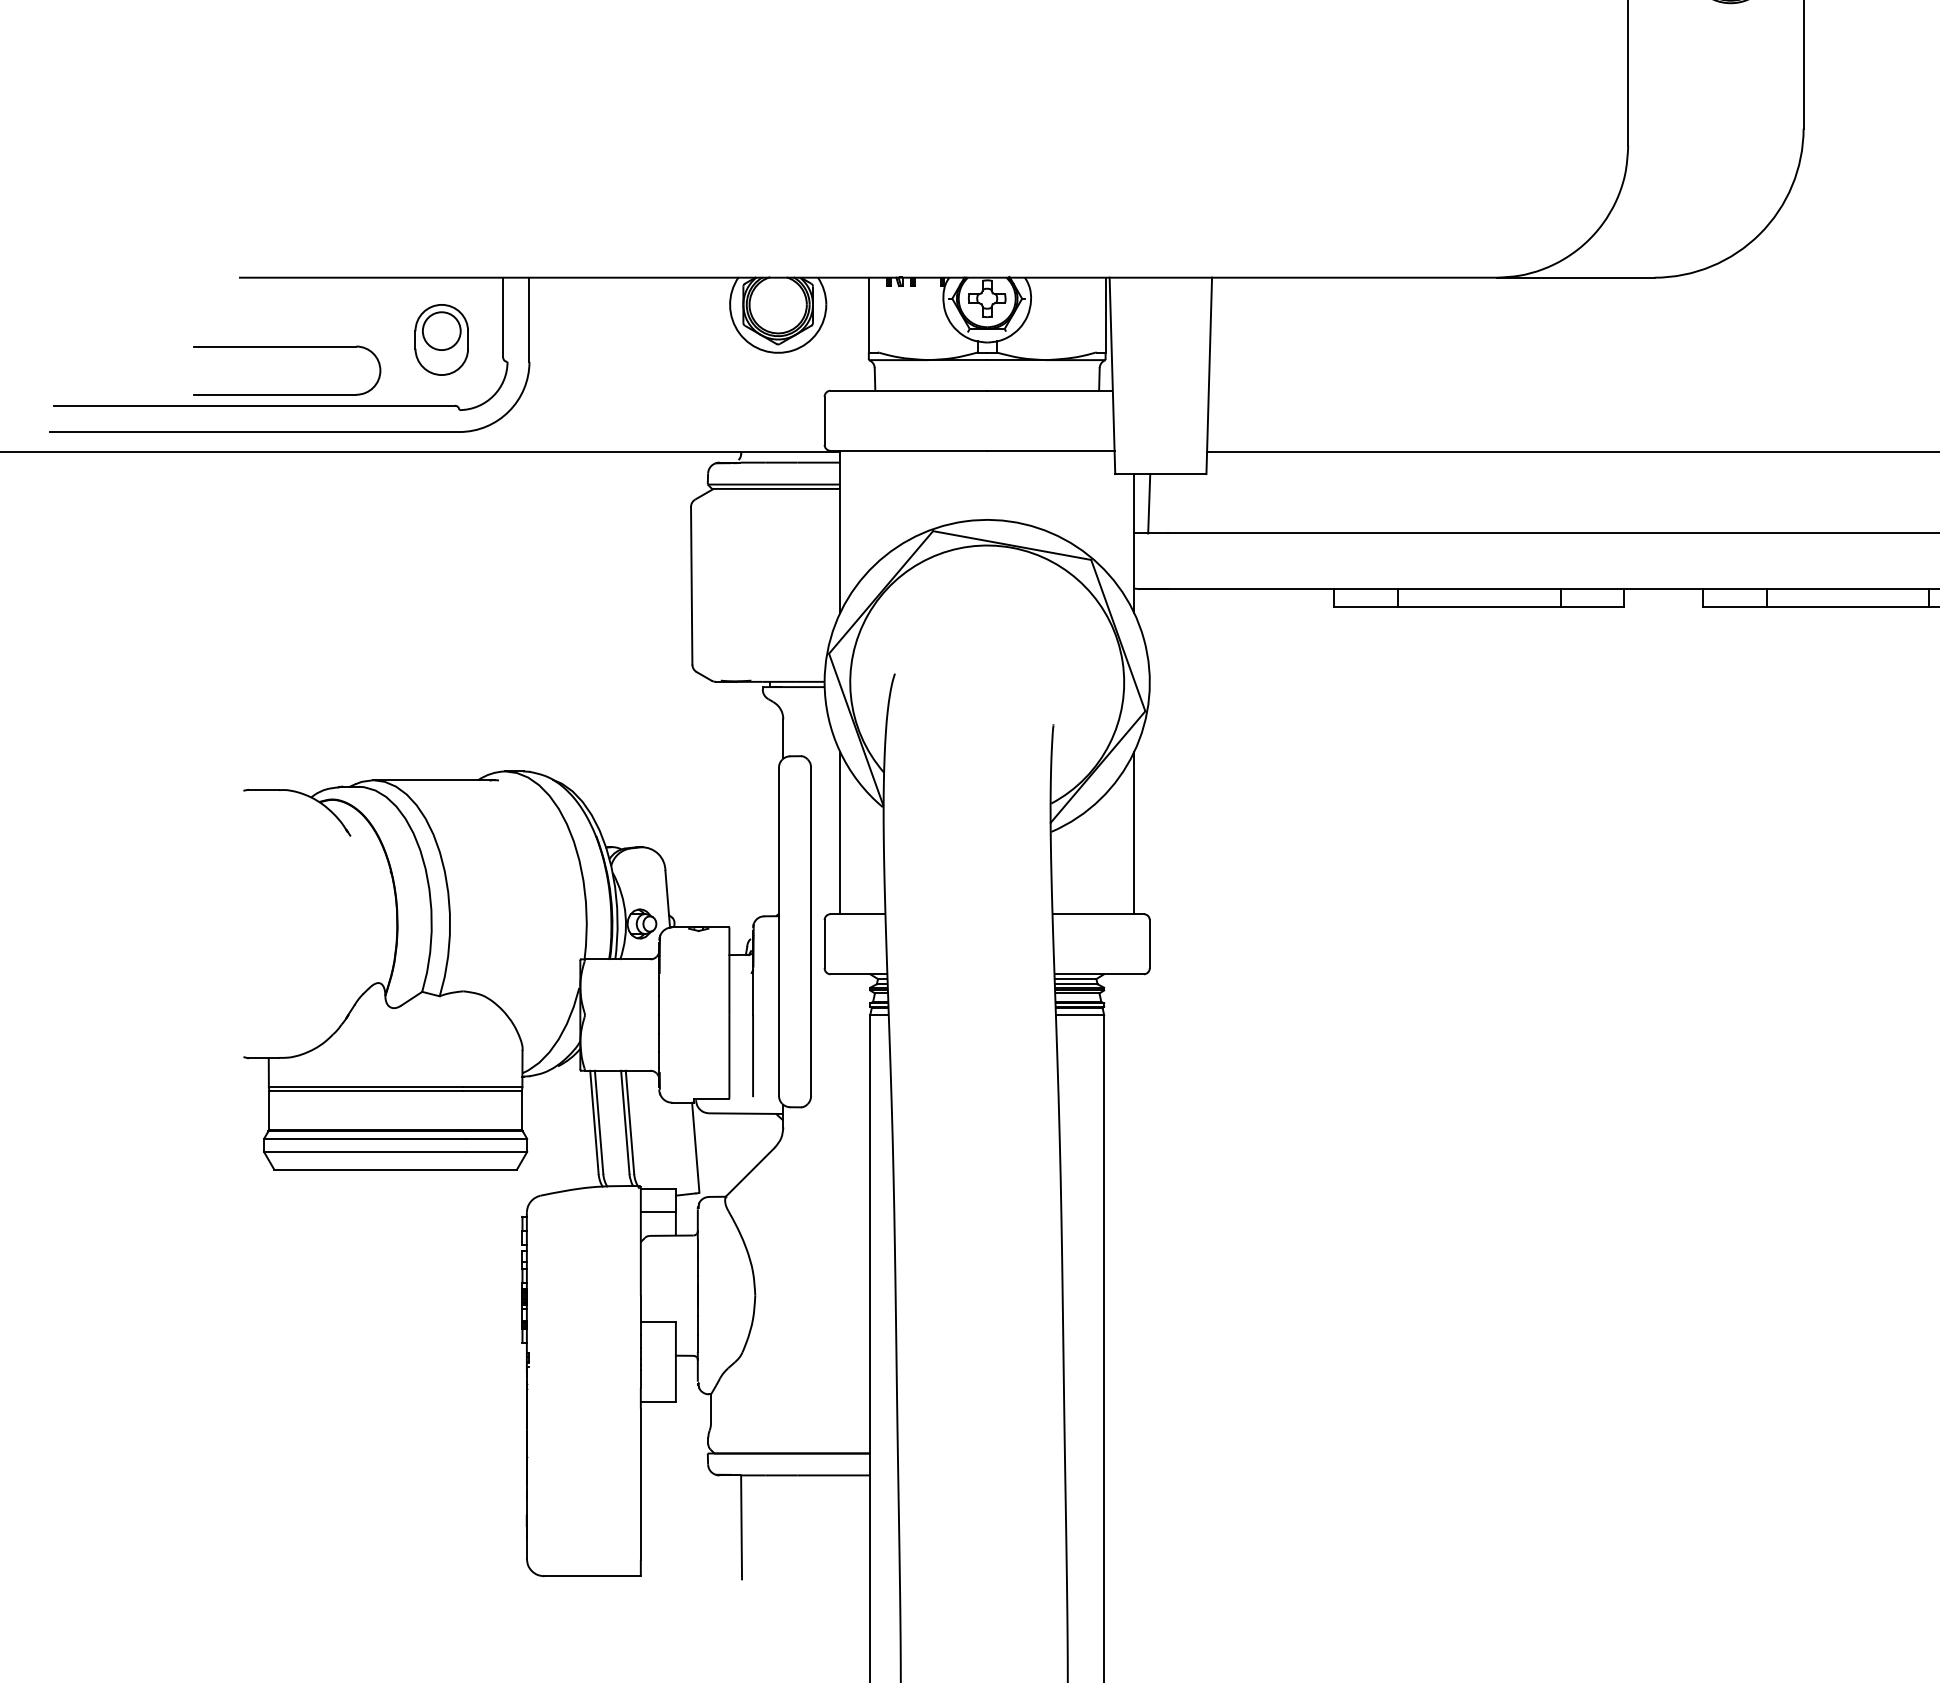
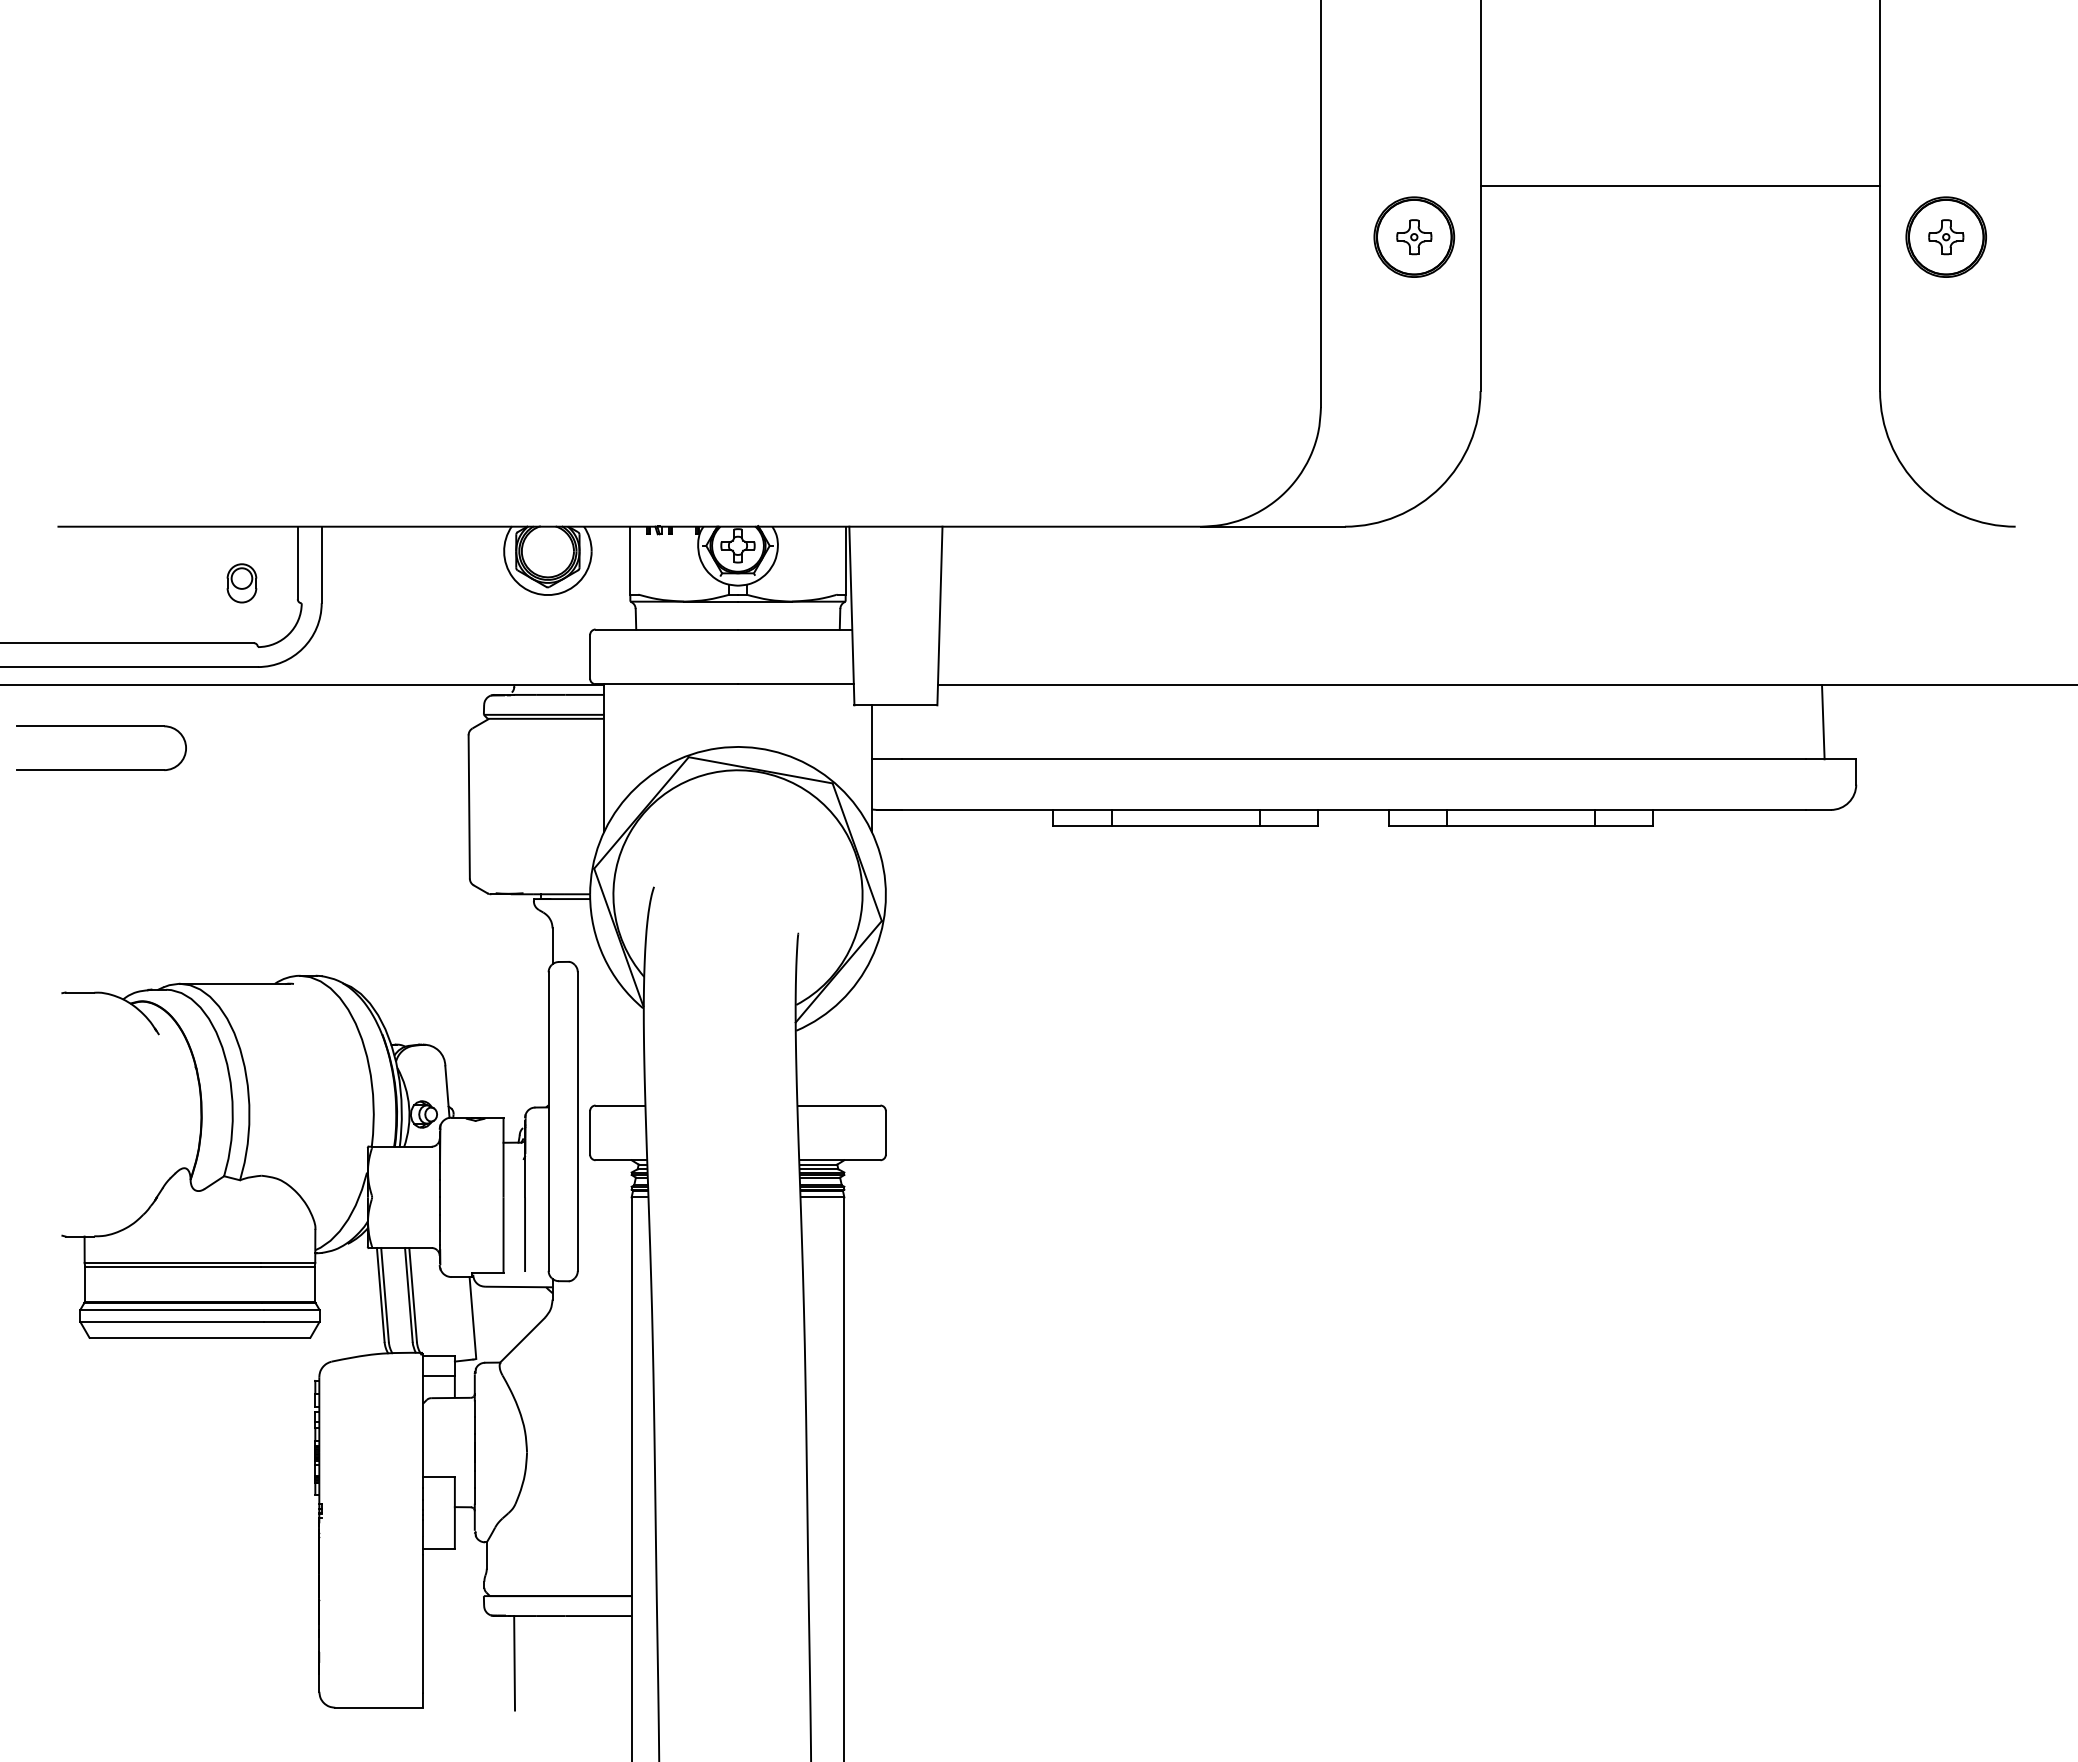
part: (441, 340) -> (241, 583), size x0.6
part: (287, 346) -> (101, 726), moved
line: (1149, 503) -> (885, 732), removed
line: (840, 832) -> (604, 1031), removed
line: (1133, 832) -> (871, 1031), removed

